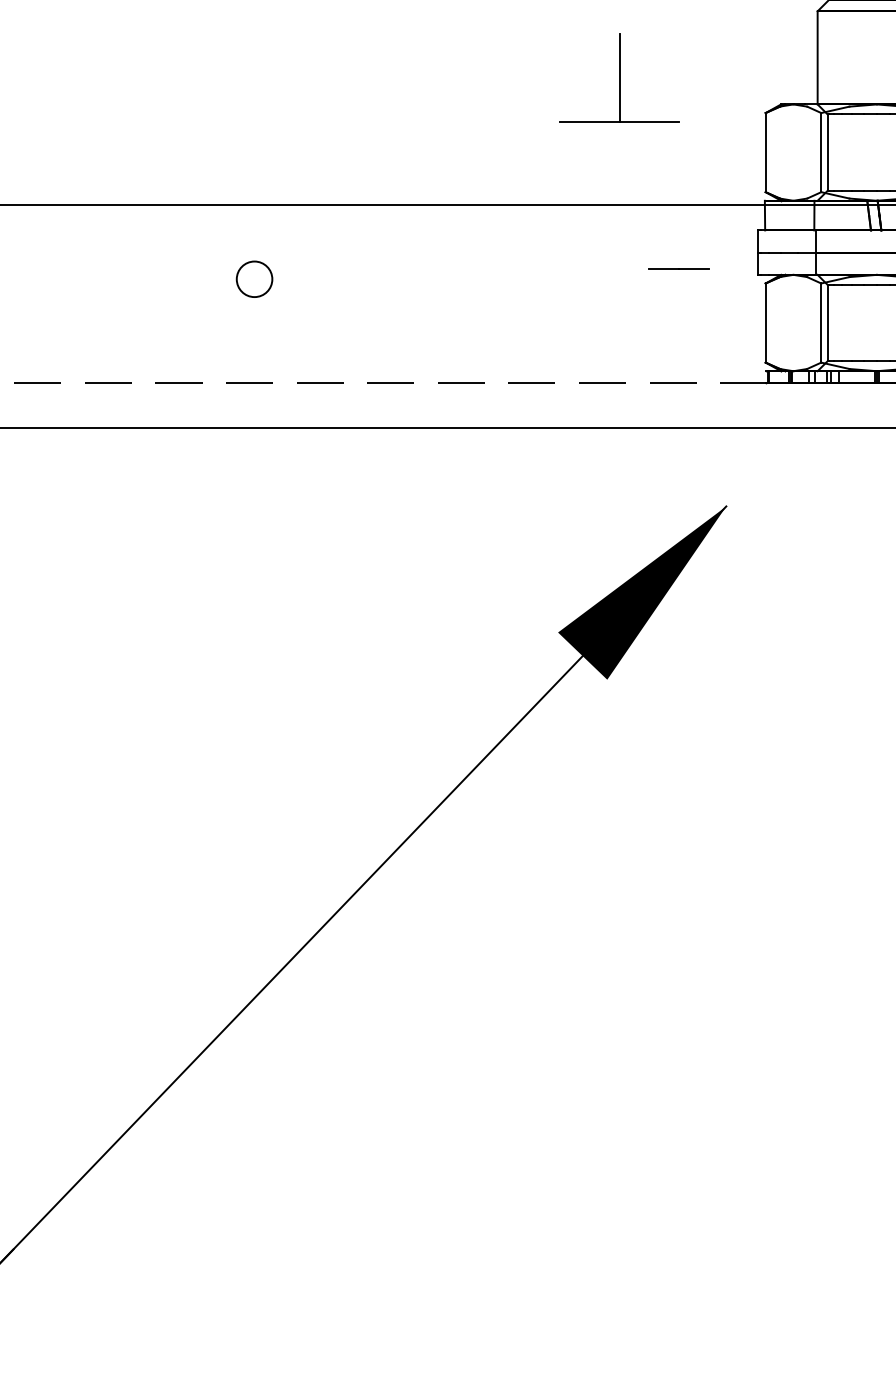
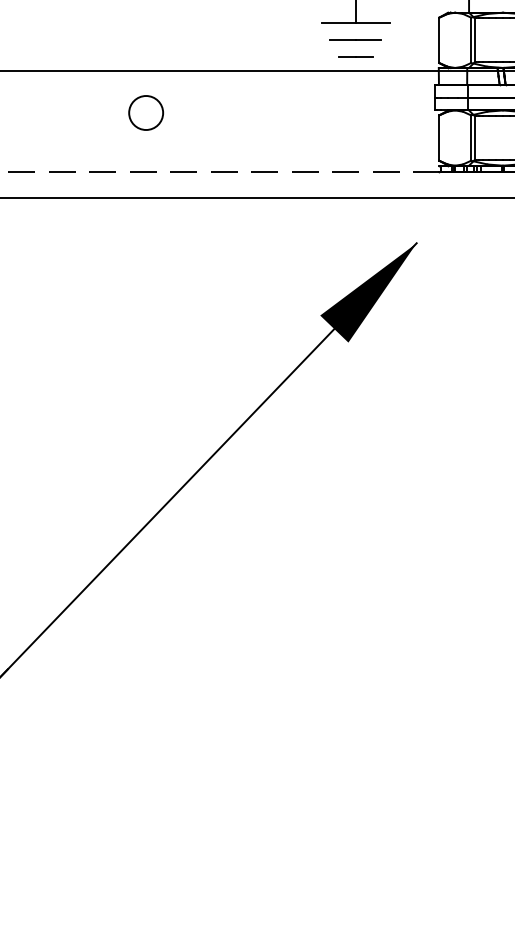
line: (619, 151) -> (355, 39), added
line: (678, 267) -> (355, 56), moved
circle: (255, 280) -> (146, 113), size x1.67

